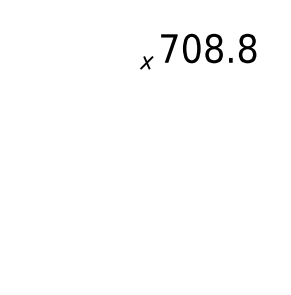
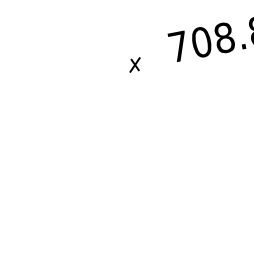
part: (146, 62) -> (134, 64), moved

